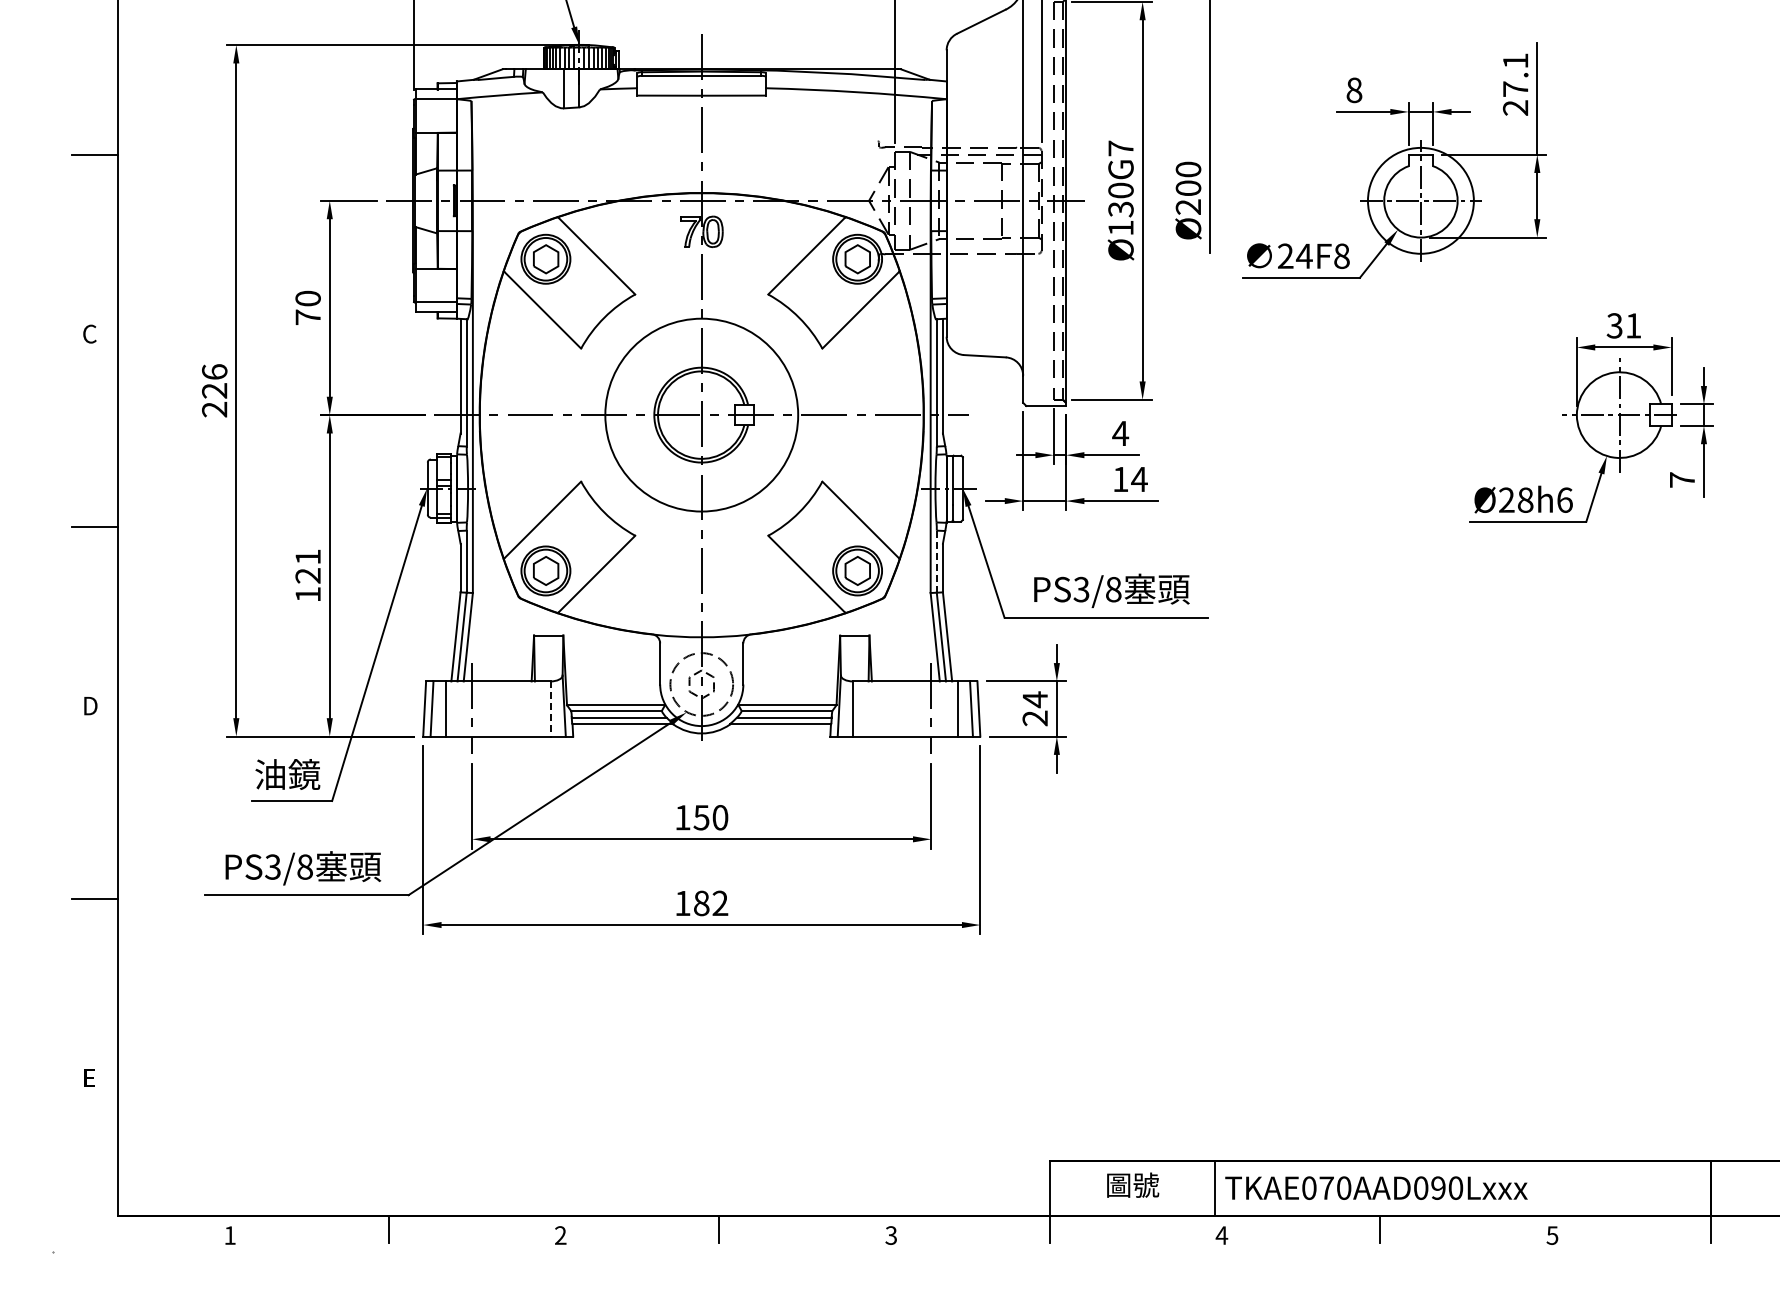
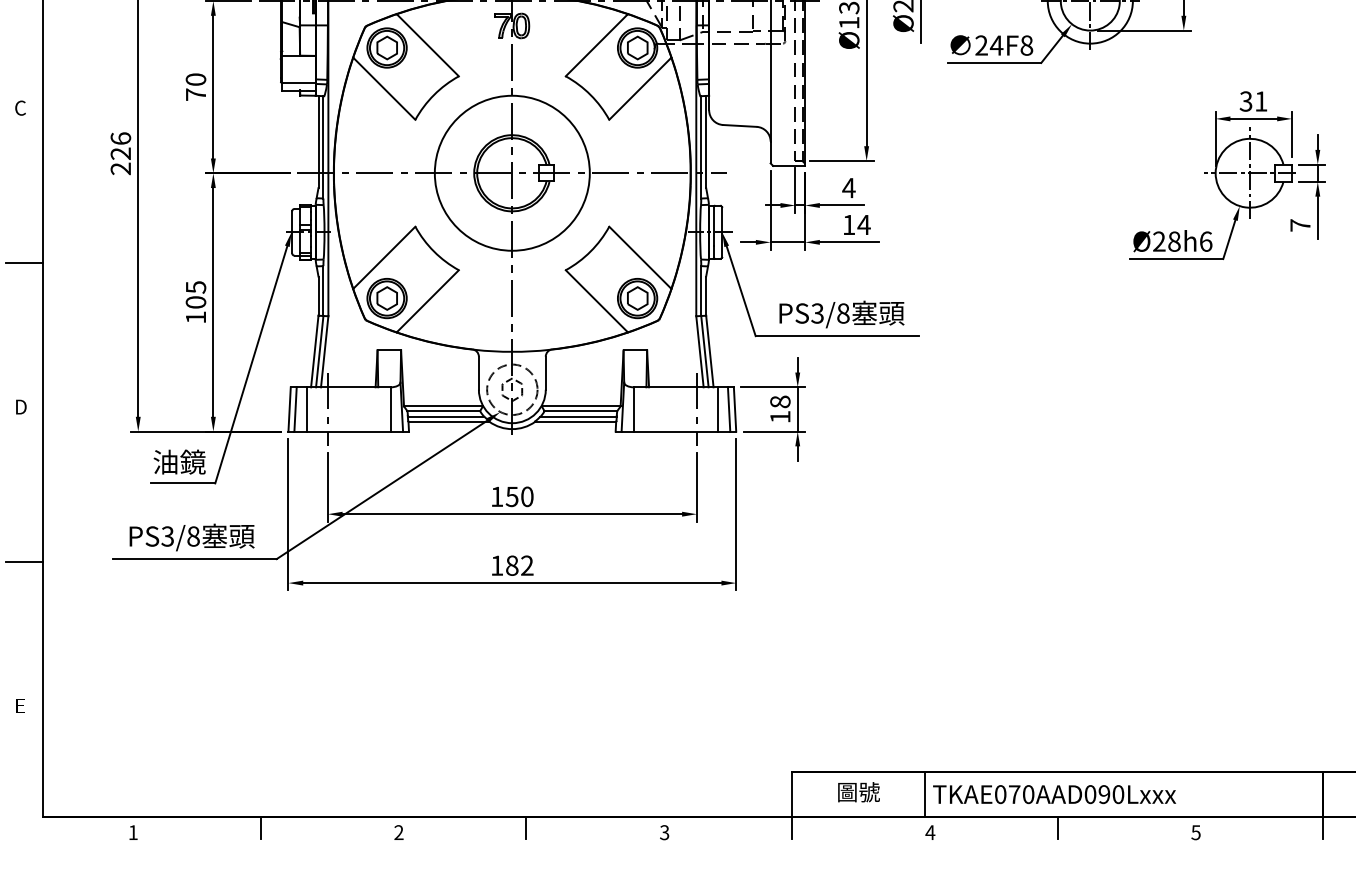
line: (936, 562) -> (700, 291), dashed -> solid
text: (307, 566) -> (195, 294), 121 -> 105
text: (1035, 708) -> (780, 409), 24 -> 18
line: (550, 709) -> (390, 409), dashed -> solid

